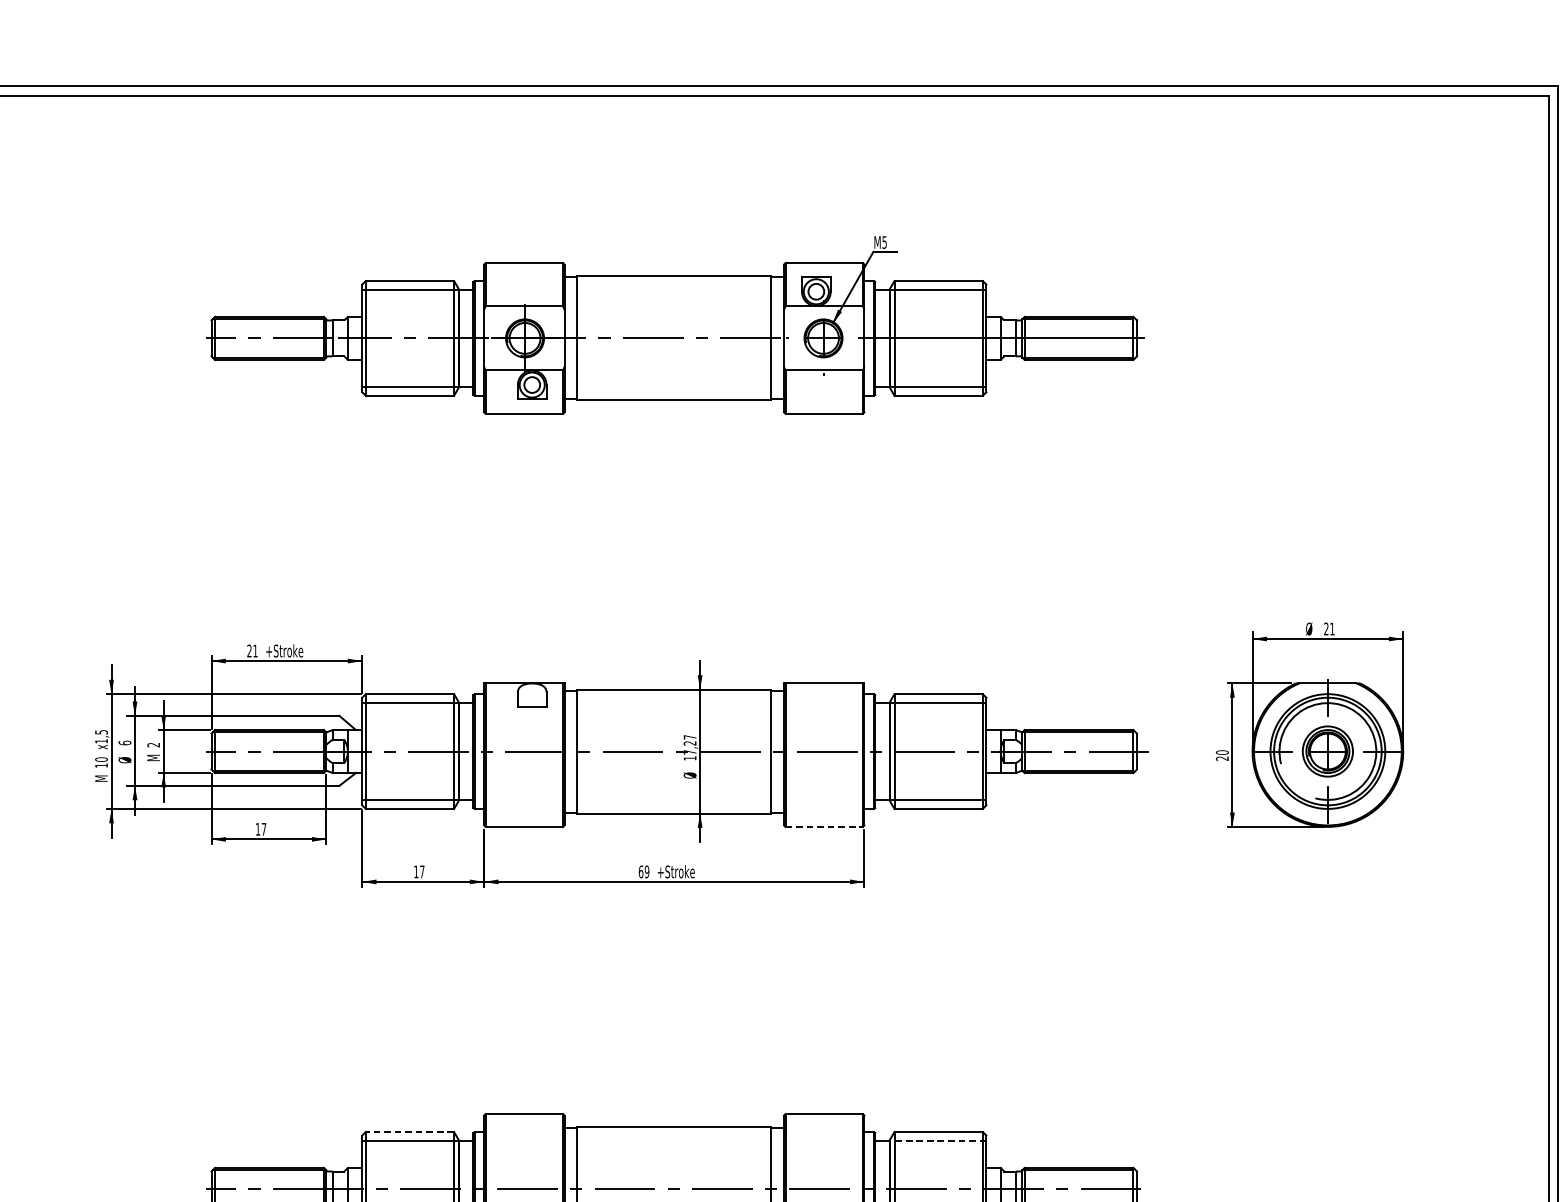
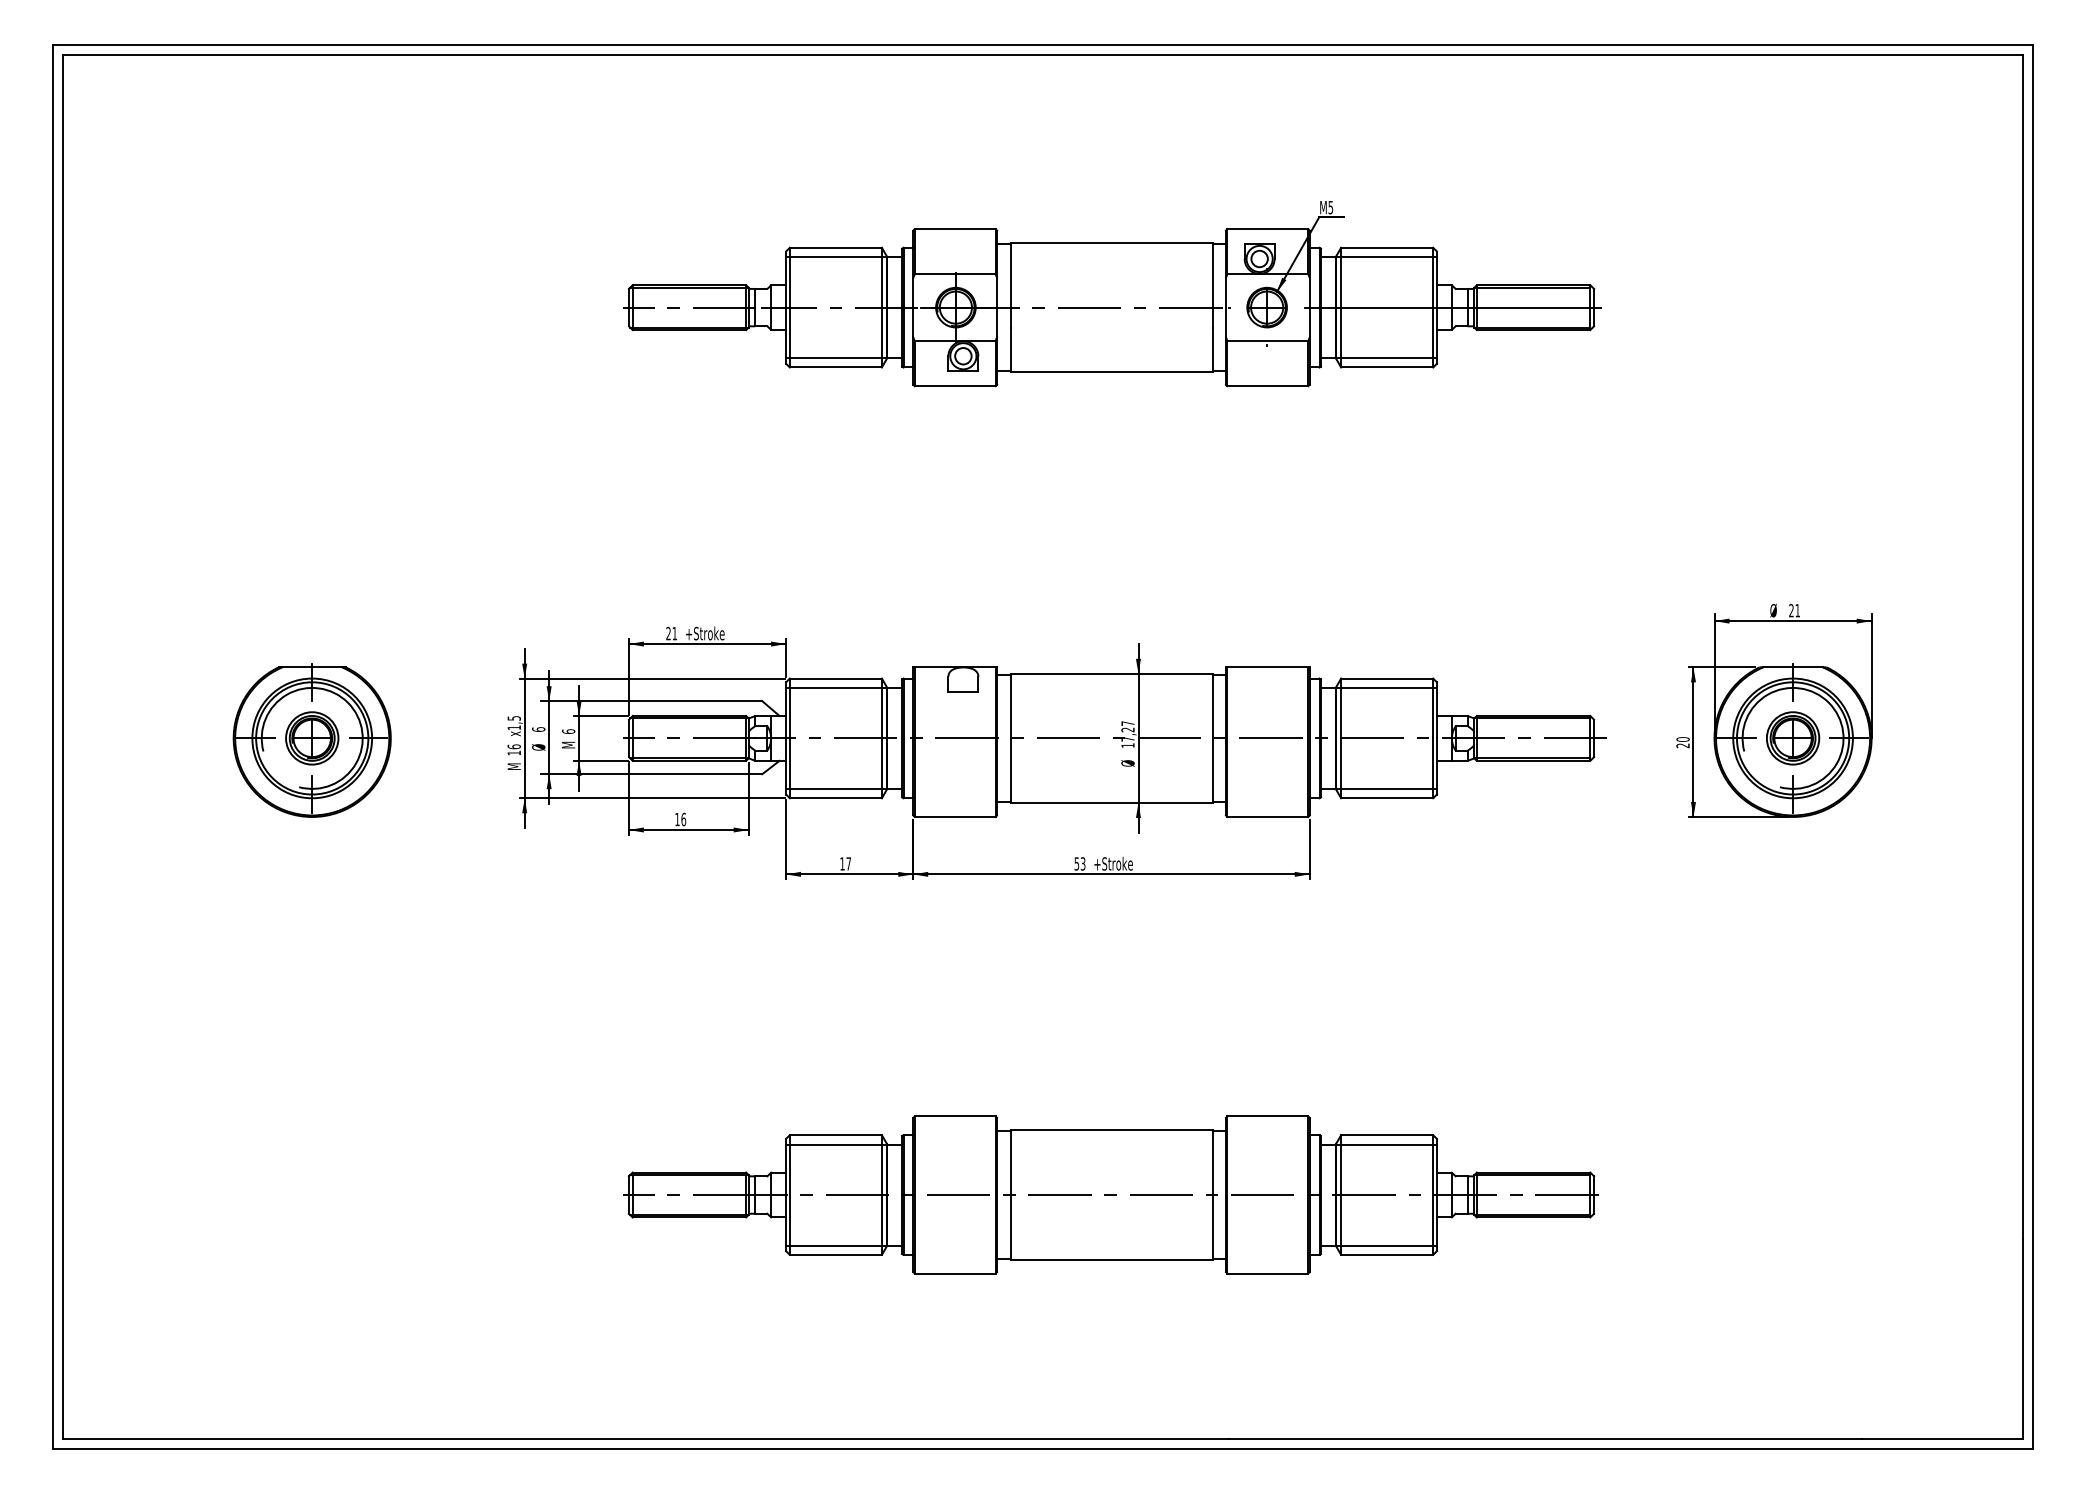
text: (153, 744) -> (568, 731), 2 -> 6
text: (100, 759) -> (513, 746), 10 -> 16
line: (824, 826) -> (1268, 816), dashed -> solid
text: (263, 829) -> (683, 819), 17 -> 16
text: (643, 871) -> (1079, 863), 69 -> 53
line: (409, 1132) -> (835, 1135), dashed -> solid
line: (937, 1140) -> (1385, 1144), dashed -> solid

